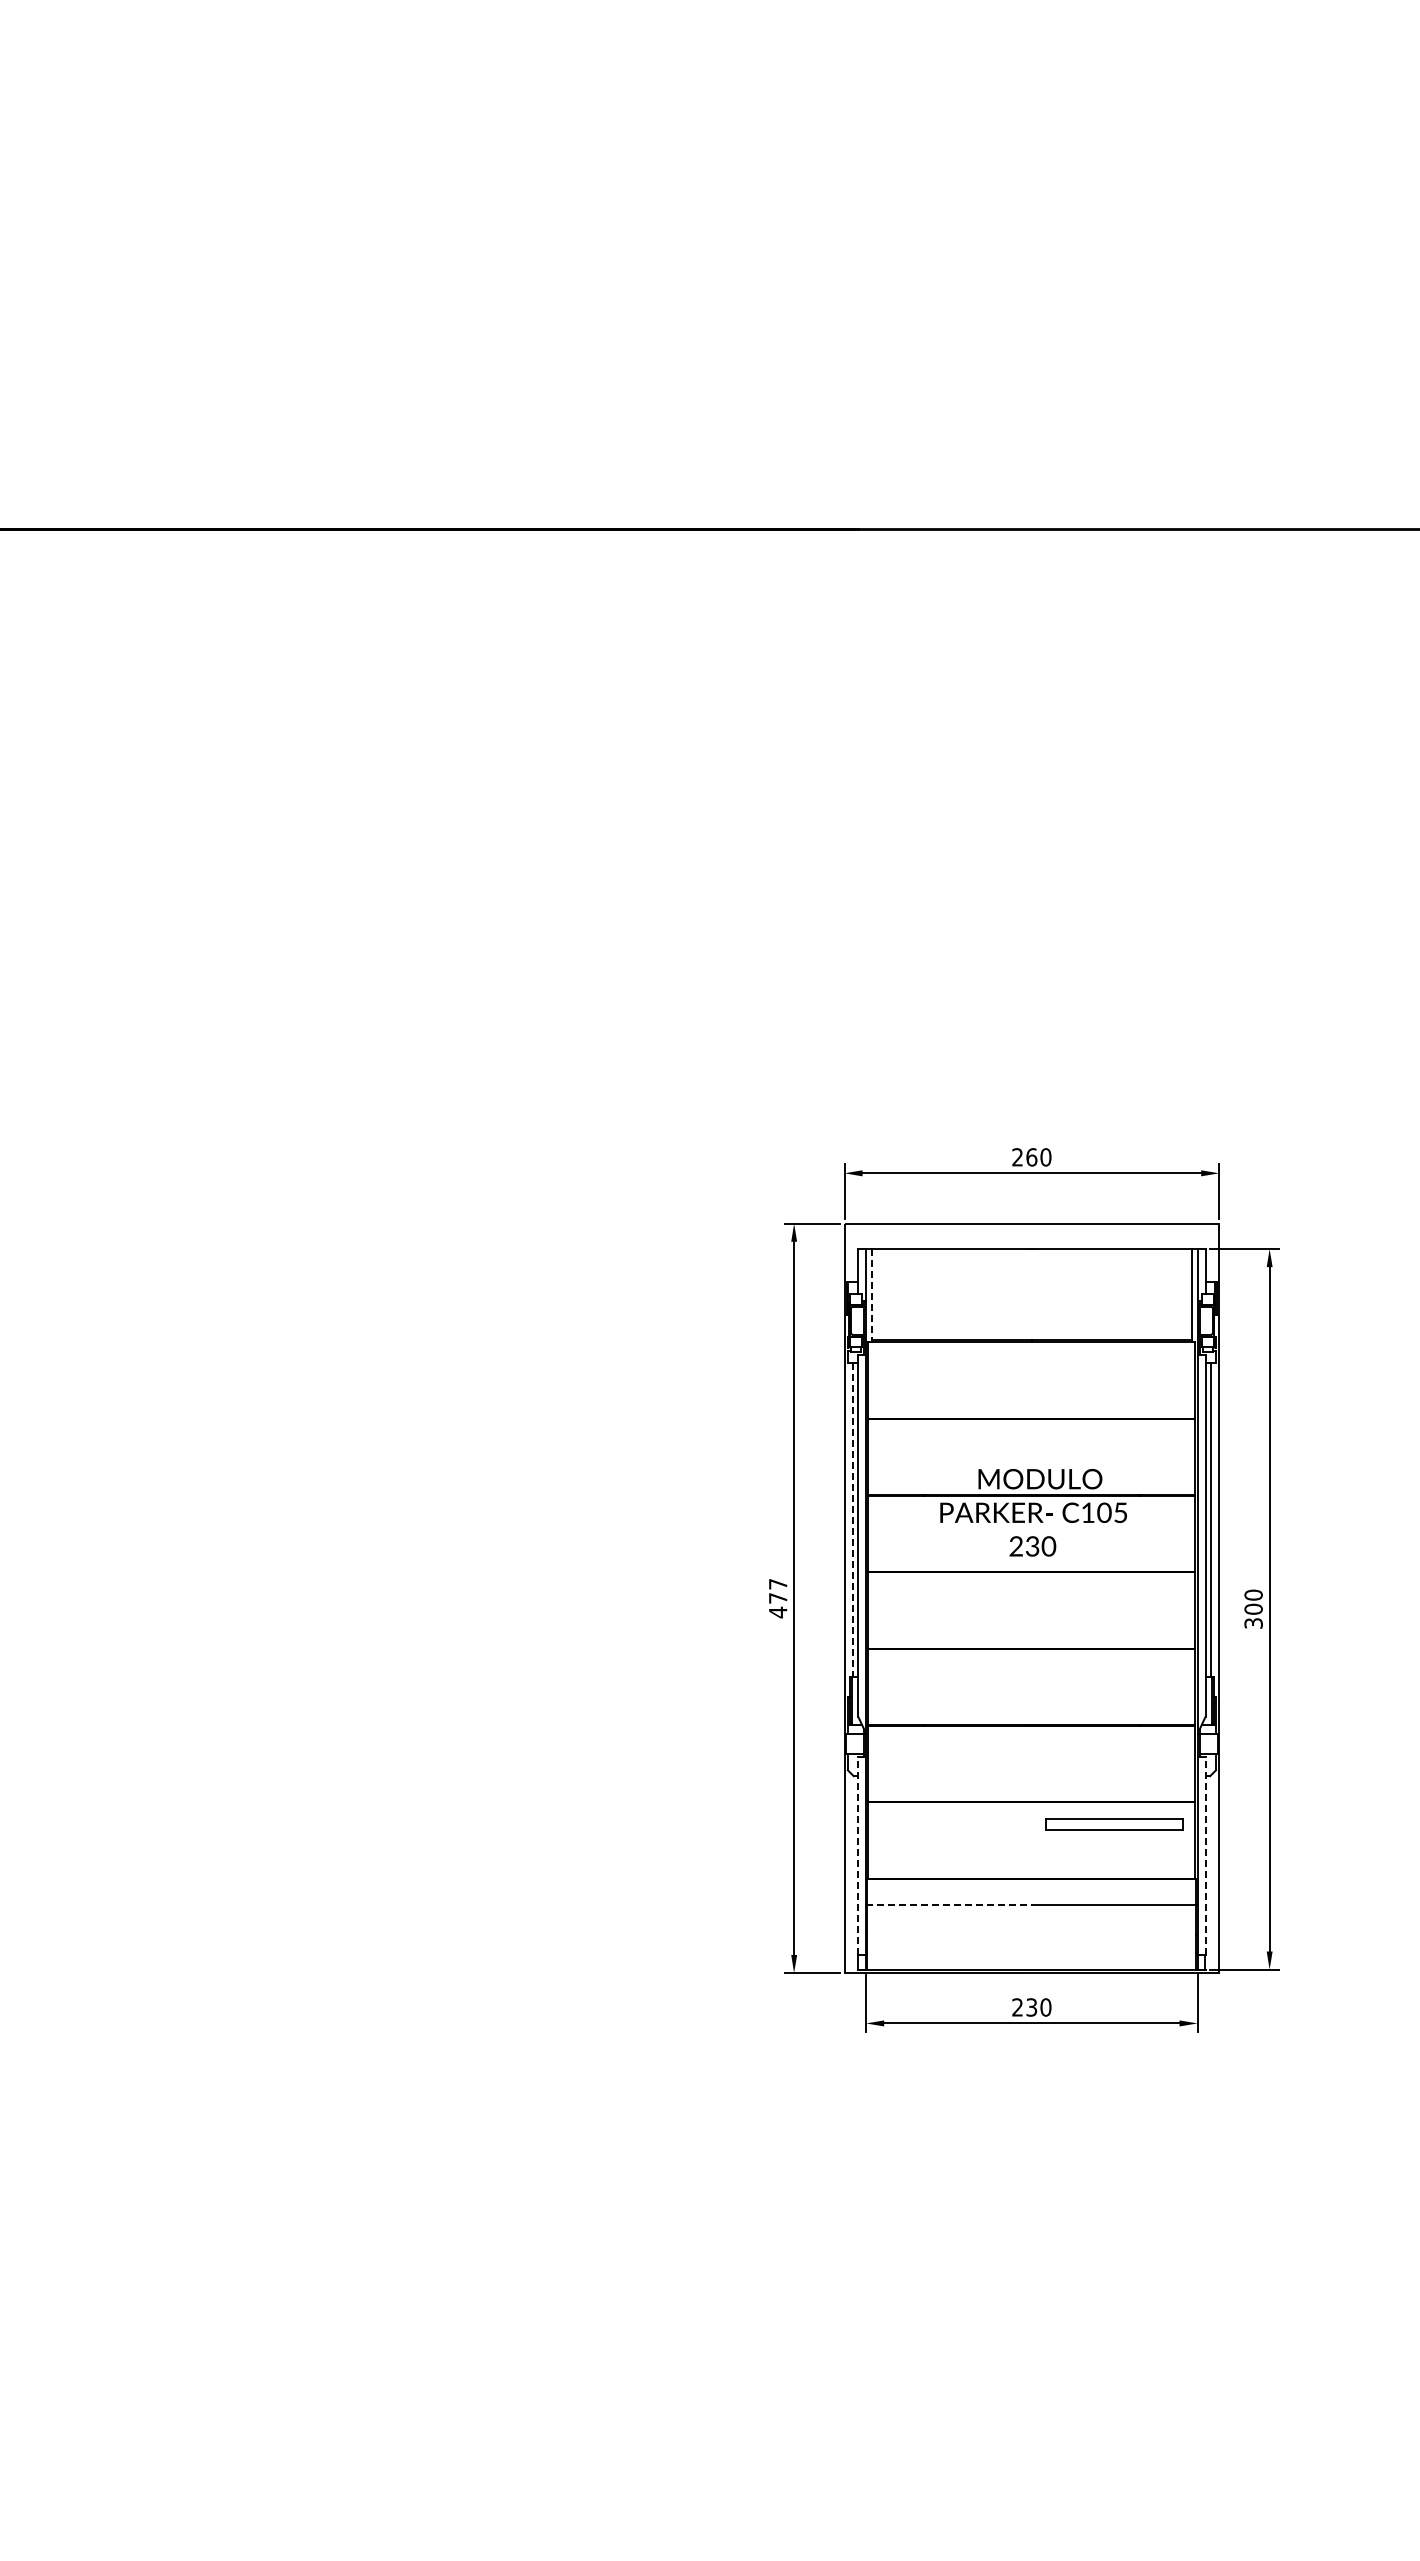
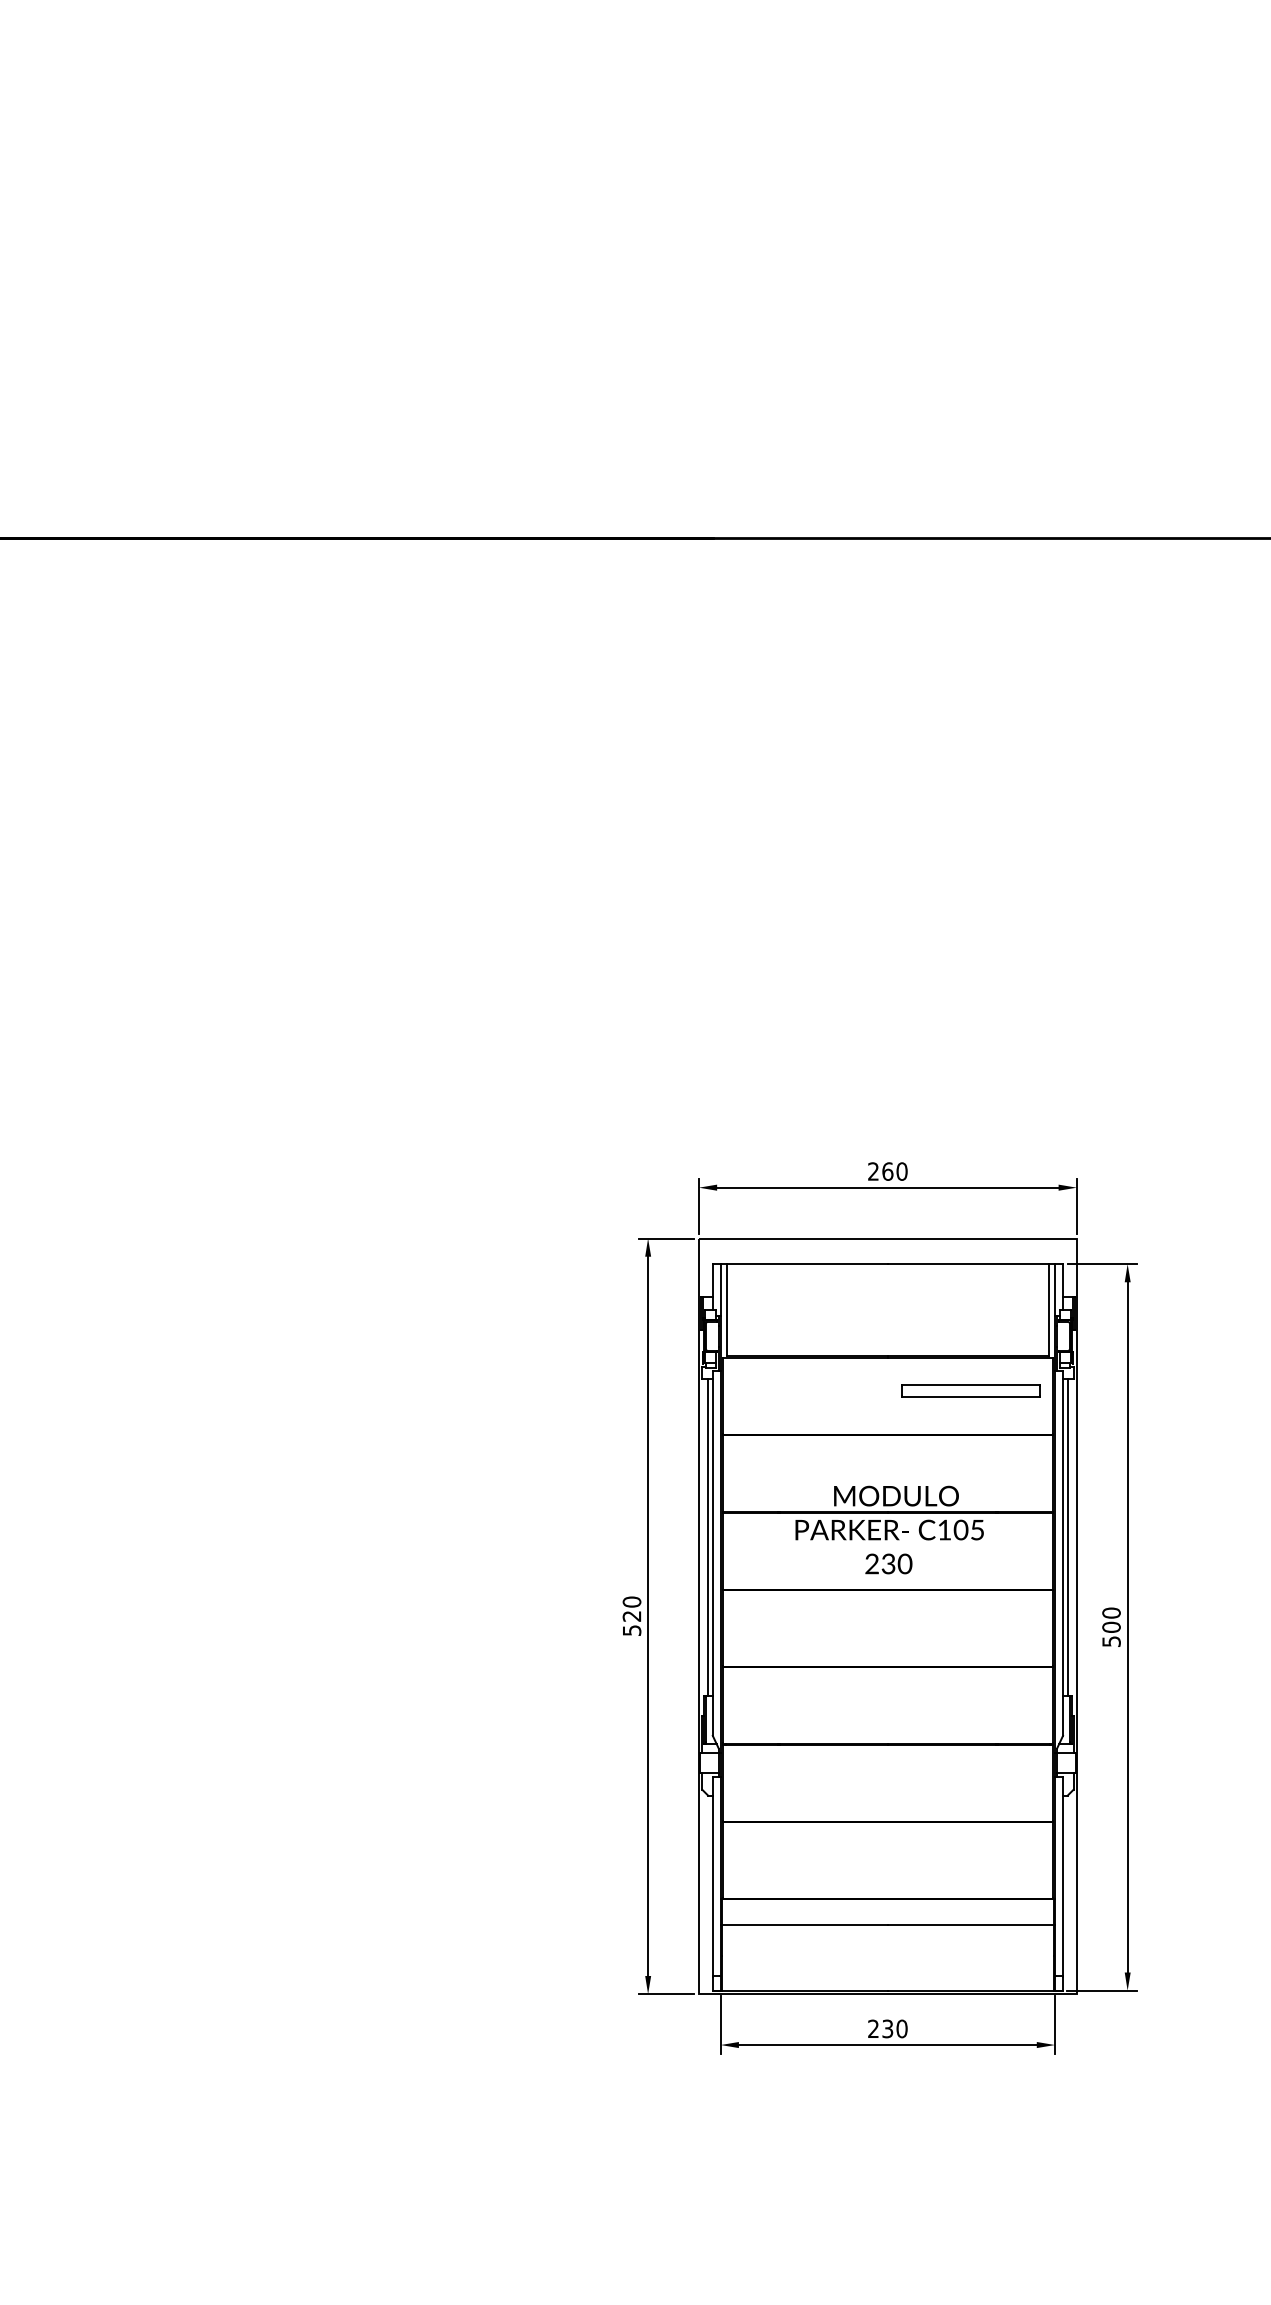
line: (871, 1294) -> (726, 1309), dashed -> solid
line: (853, 1520) -> (707, 1537), dashed -> solid
text: (777, 1598) -> (631, 1616), 477 -> 520
text: (1252, 1623) -> (1110, 1641), 300 -> 500
part: (1114, 1824) -> (971, 1390), moved
line: (858, 1856) -> (713, 1876), dashed -> solid
line: (1205, 1856) -> (1062, 1876), dashed -> solid
line: (949, 1904) -> (804, 1925), dashed -> solid

